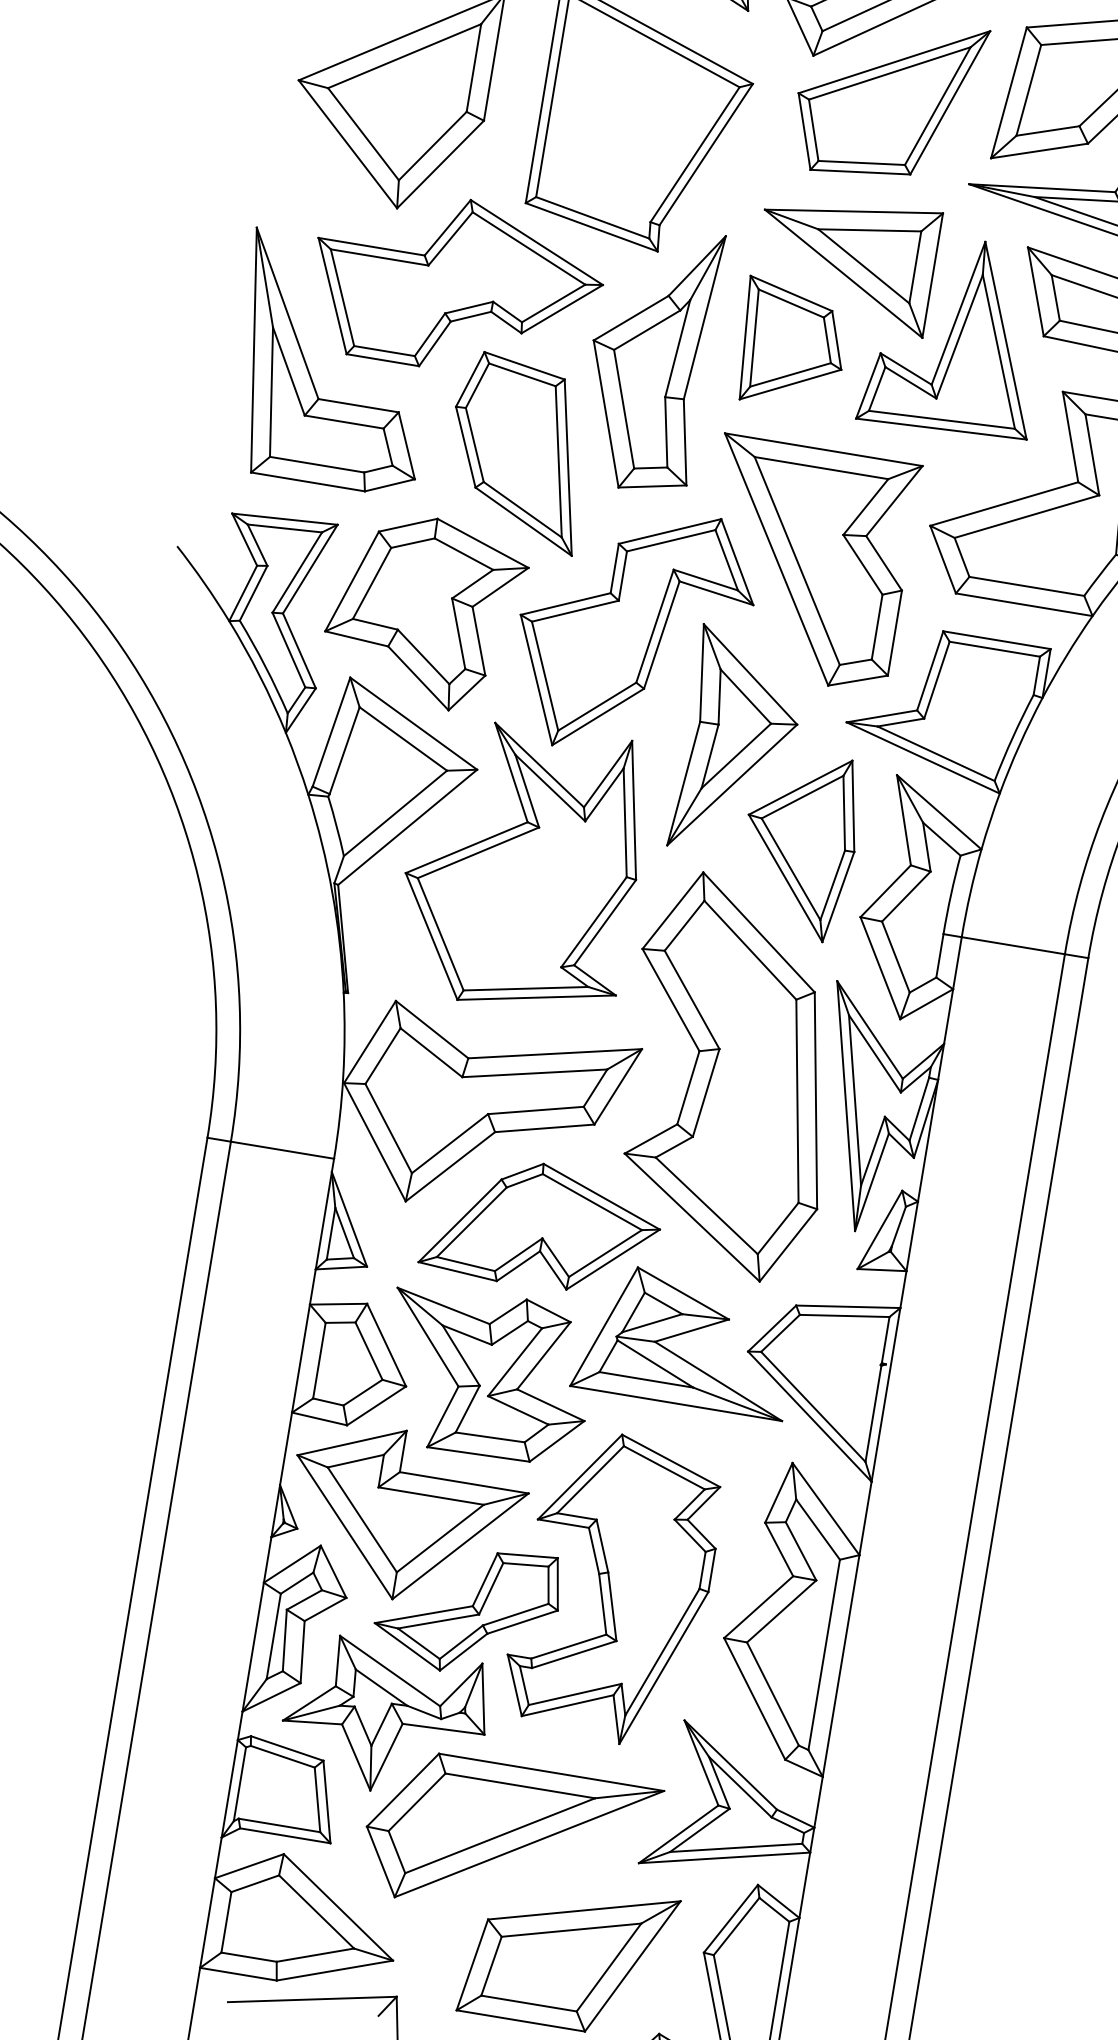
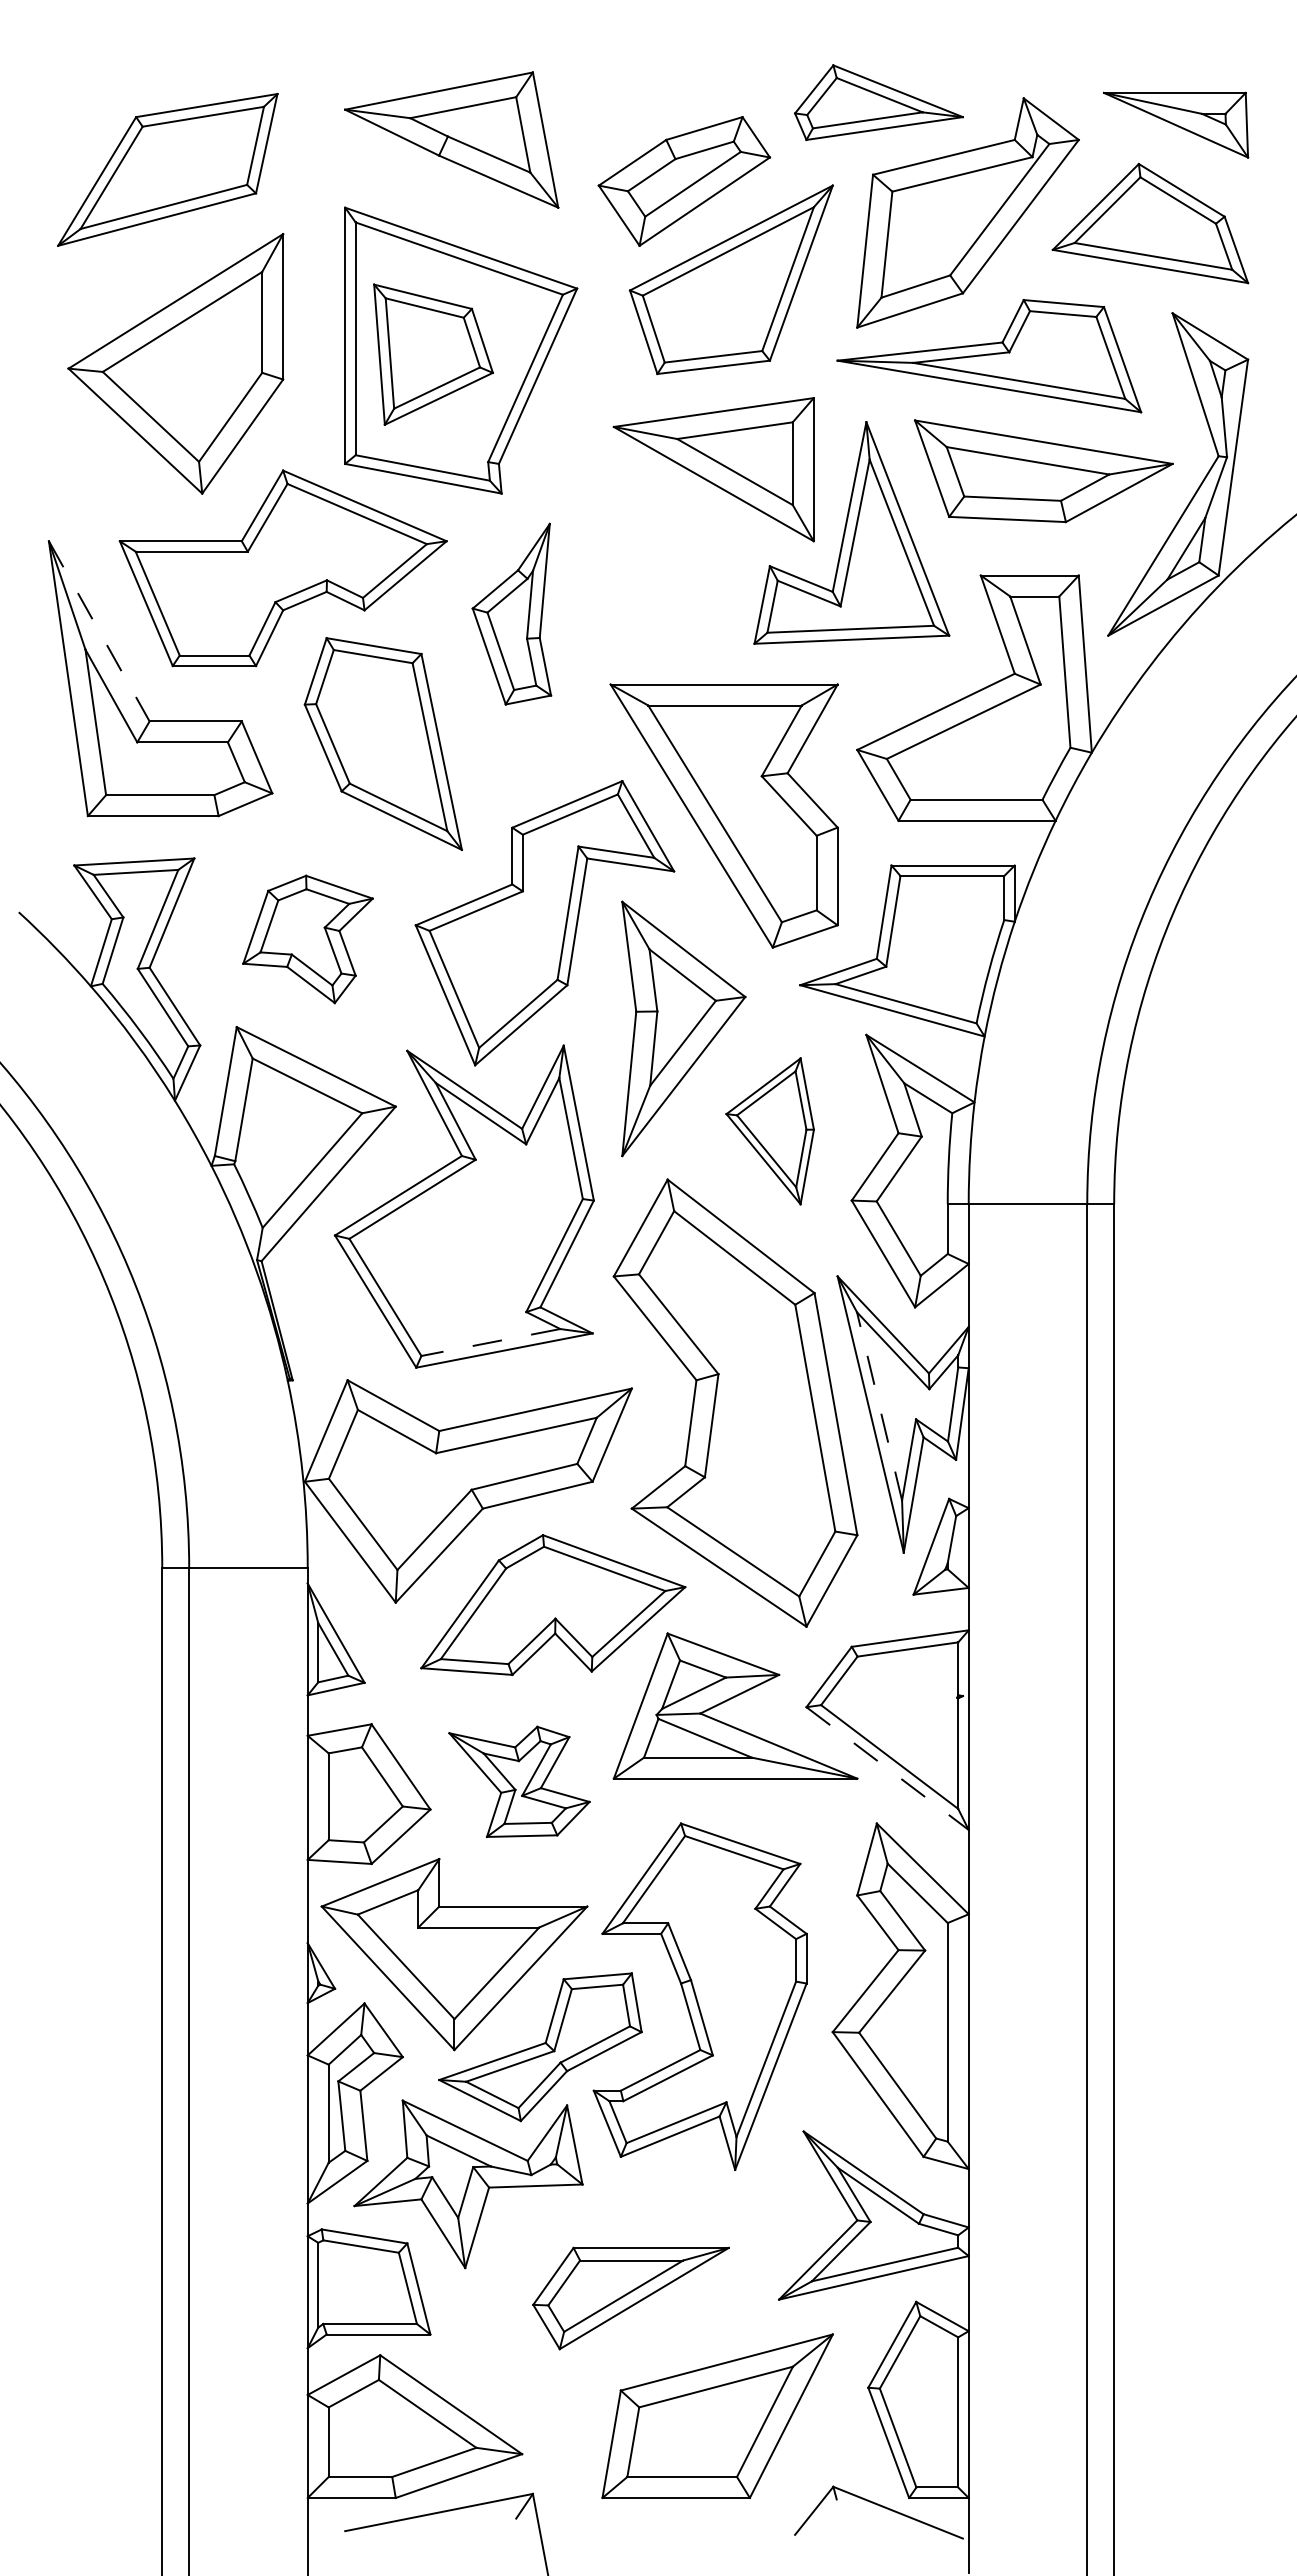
line: (287, 313) -> (99, 631), solid -> dashed
part: (792, 345) -> (433, 354), moved
part: (648, 357) -> (511, 613), size x0.6
part: (424, 611) -> (307, 939), size x0.6
part: (798, 845) -> (769, 1131), size x0.7
line: (525, 988) -> (490, 1342), solid -> dashed
line: (854, 1100) -> (879, 1406), solid -> dashed
part: (487, 1374) -> (519, 1781), size x0.6
line: (809, 1416) -> (887, 1768), solid -> dashed
part: (509, 1840) -> (630, 2298), size x0.6

